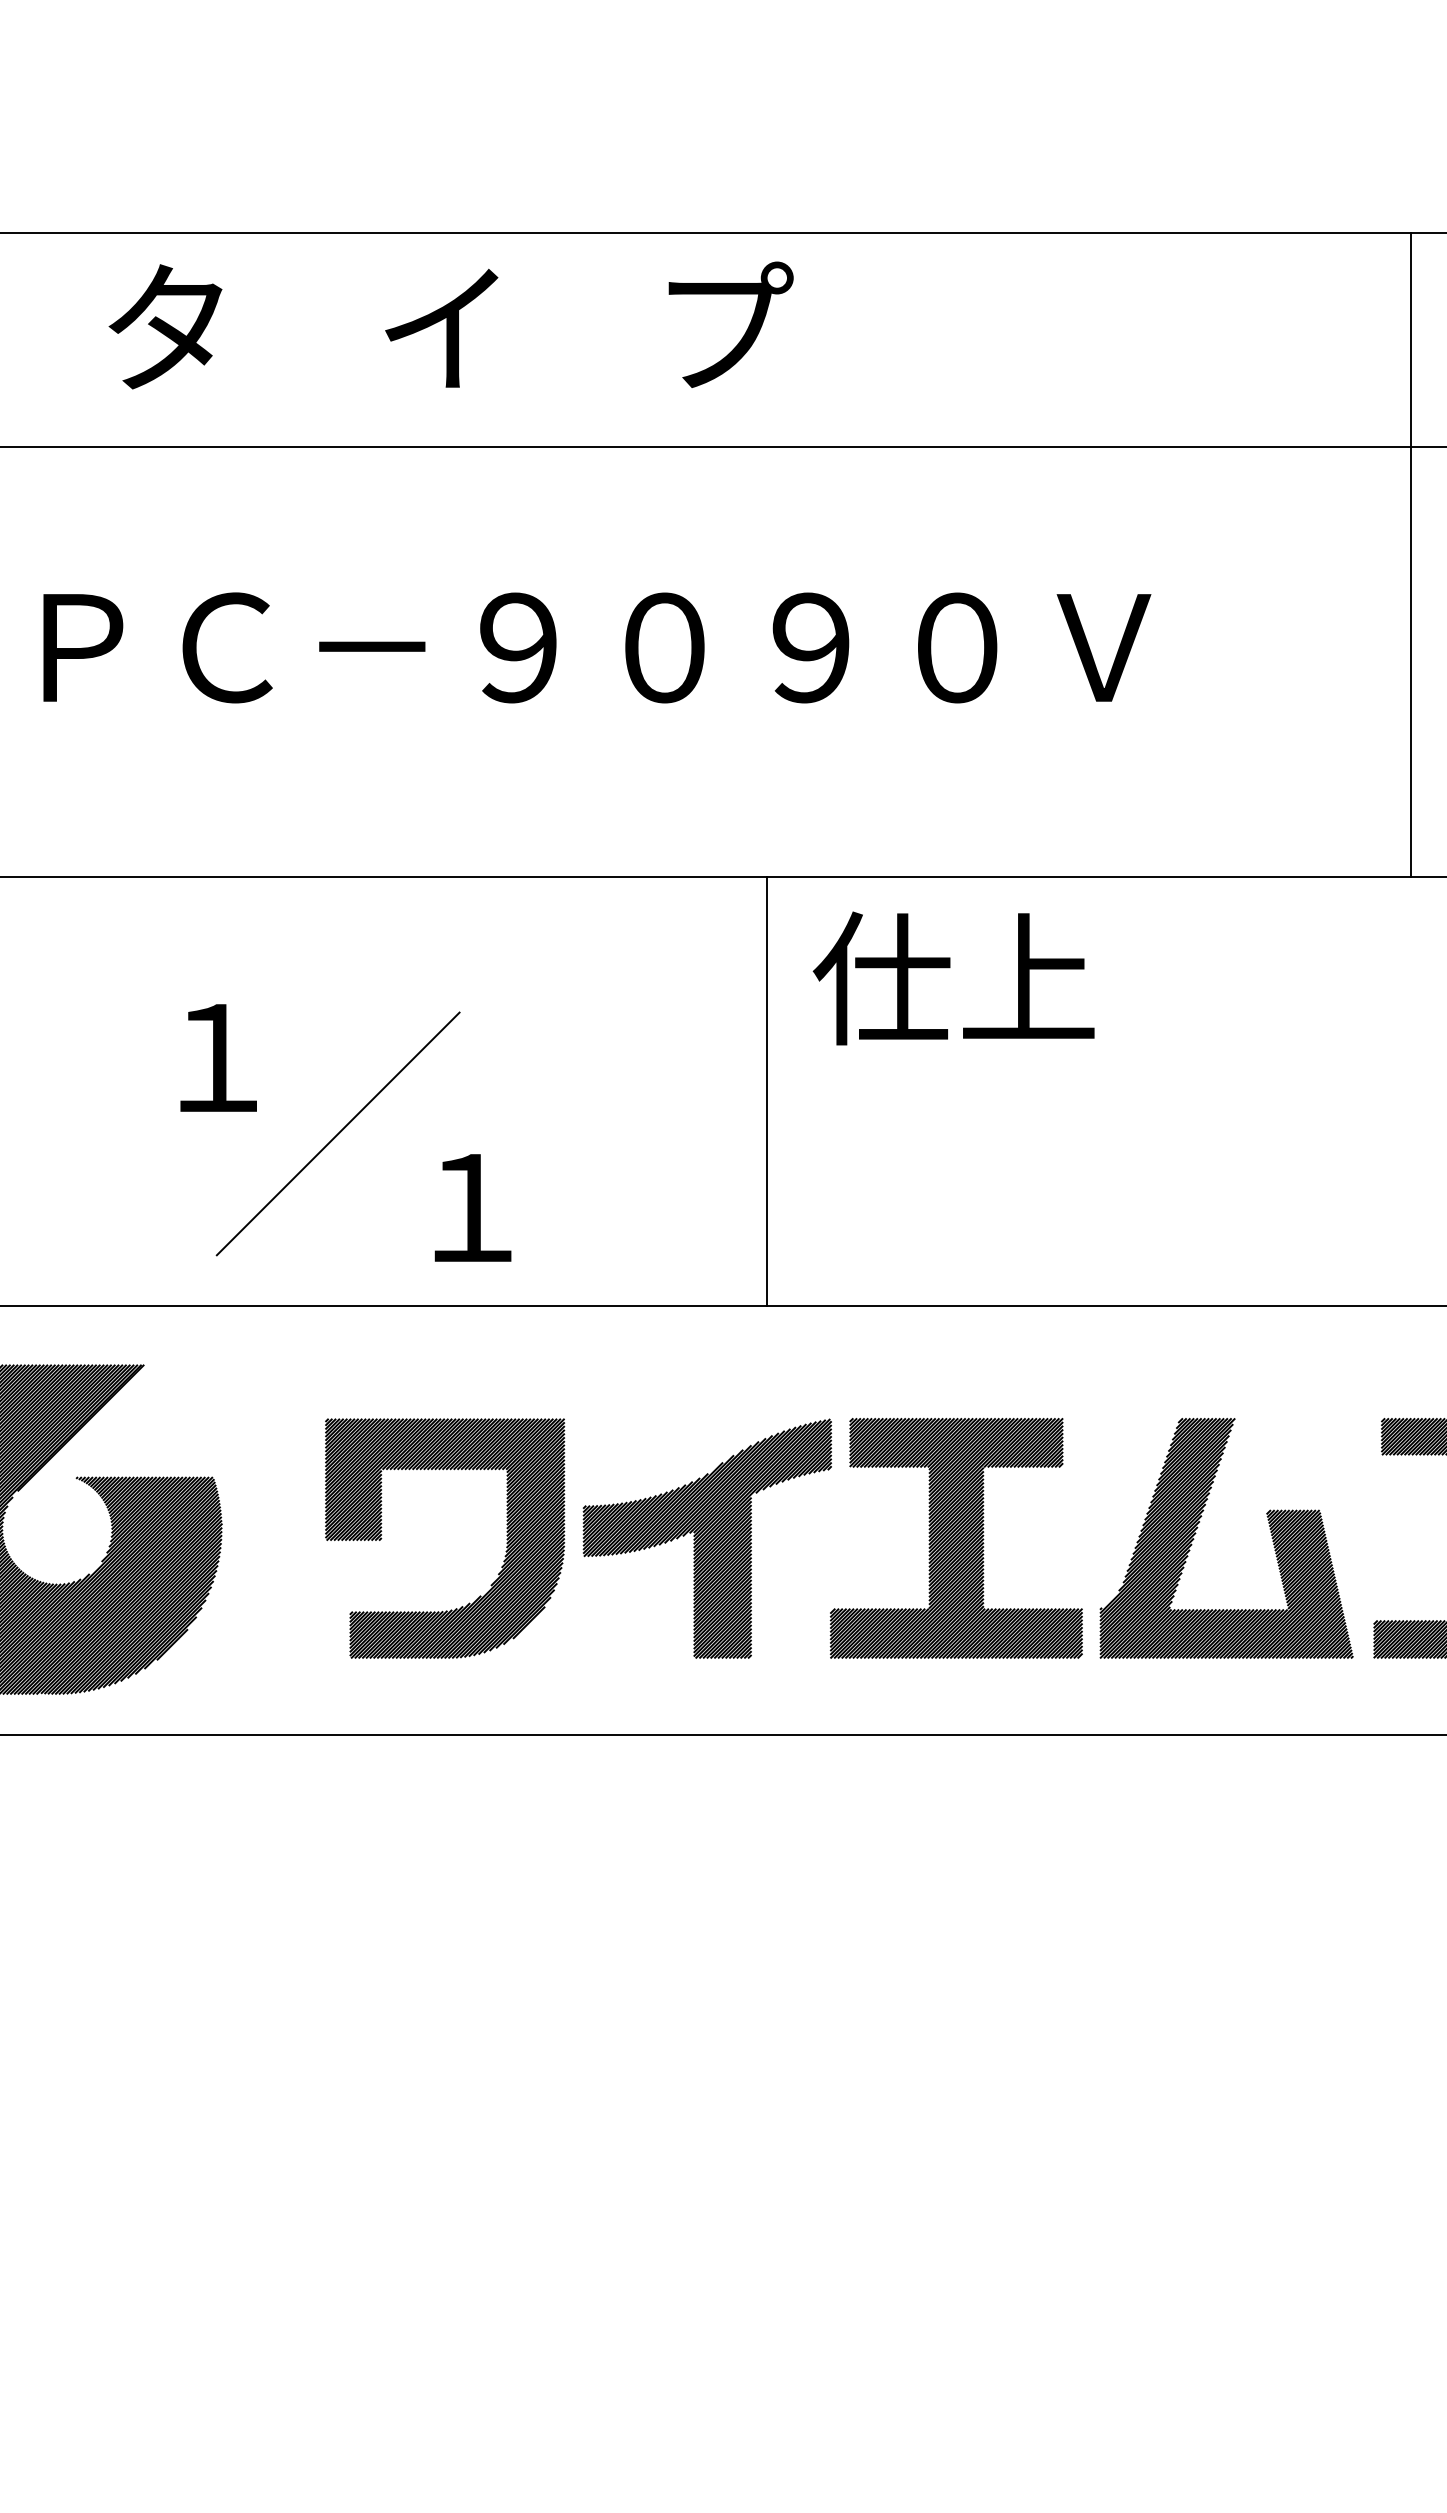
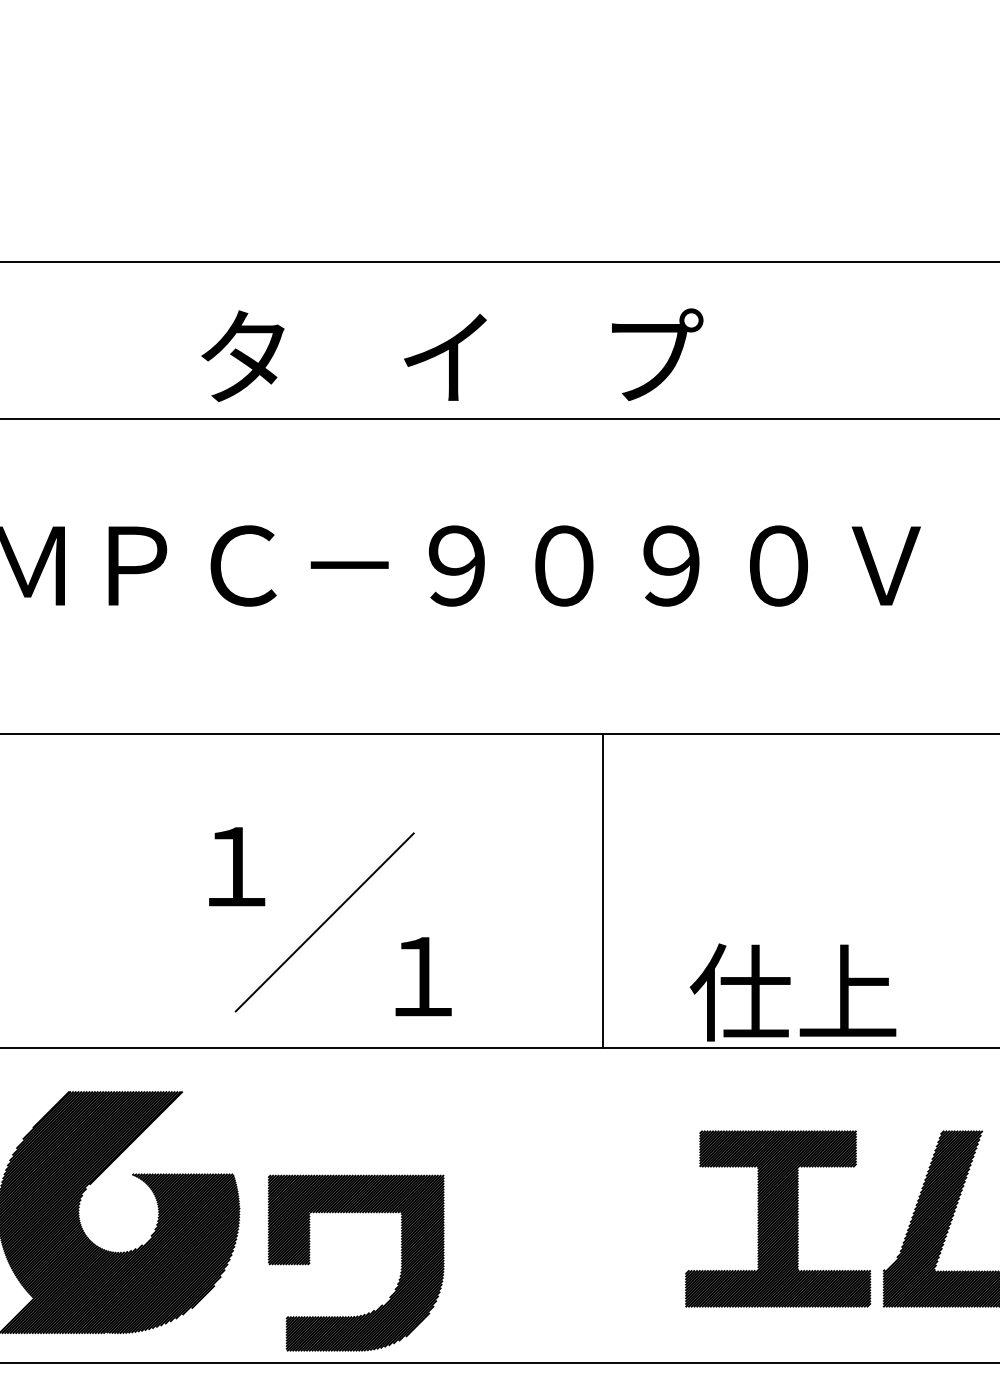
text: (450, 325) -> (451, 355), moved
text: (953, 978) -> (792, 992), moved
line: (767, 1090) -> (603, 890), moved
part: (707, 1538) -> (595, 1219), removed
part: (506, 1539) -> (401, 1263), moved

